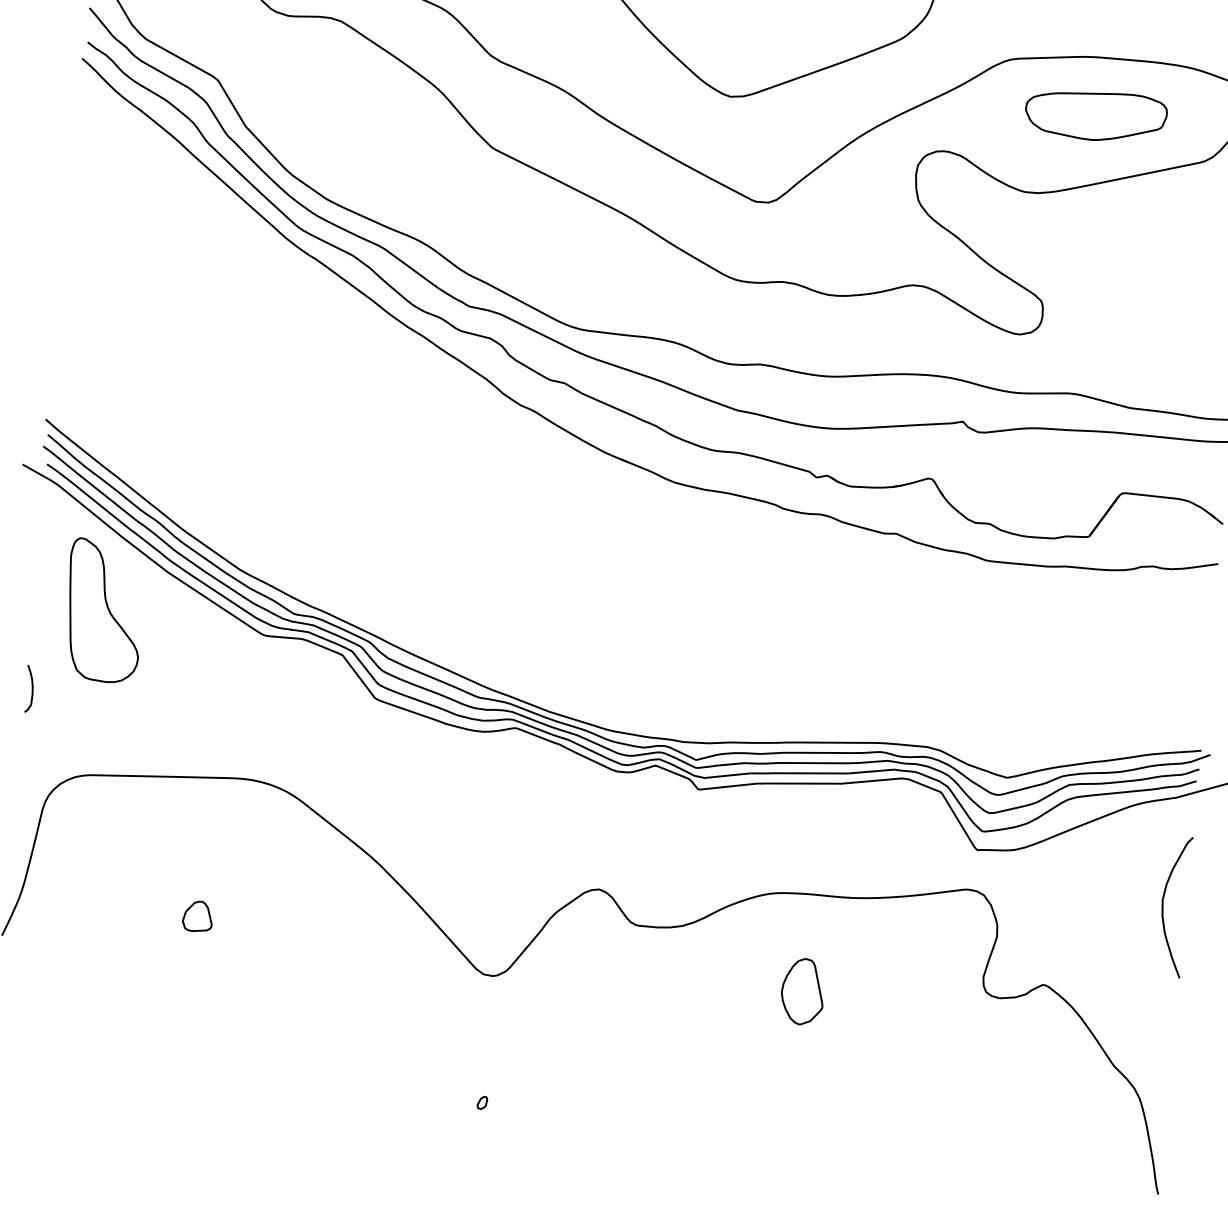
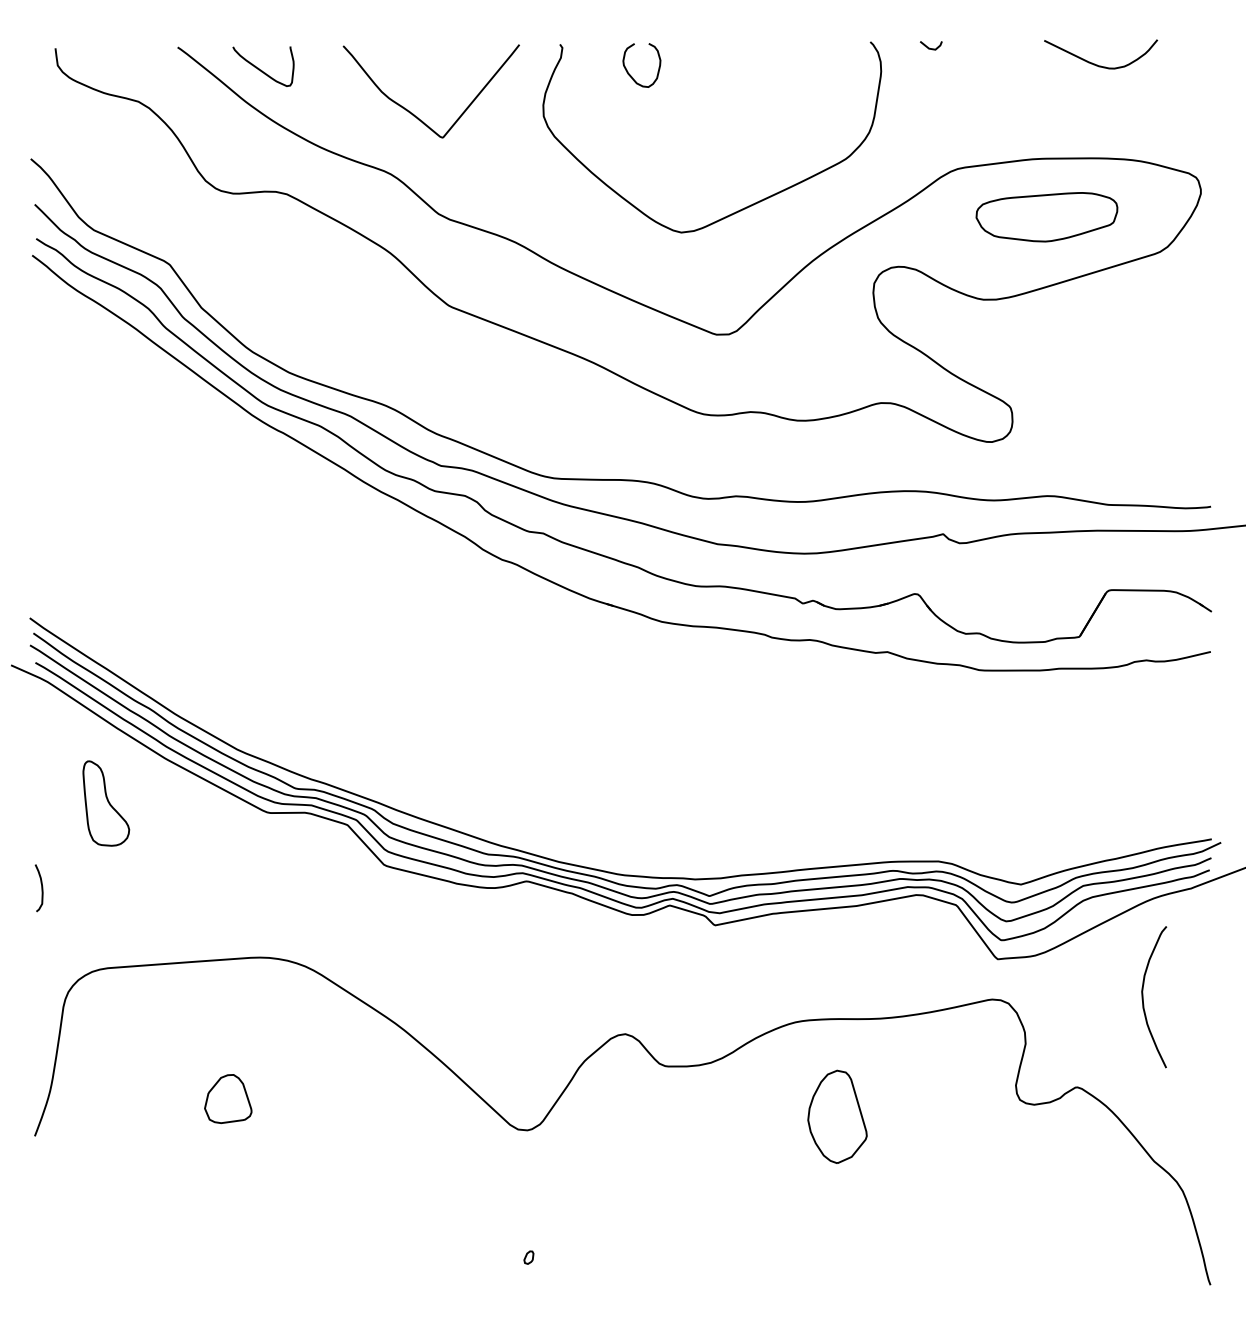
part: (104, 611) -> (106, 803), size x0.6
curve: (1163, 906) -> (1143, 997), moved
part: (197, 916) -> (227, 1098), size x1.6
part: (802, 991) -> (837, 1116), size x1.4

